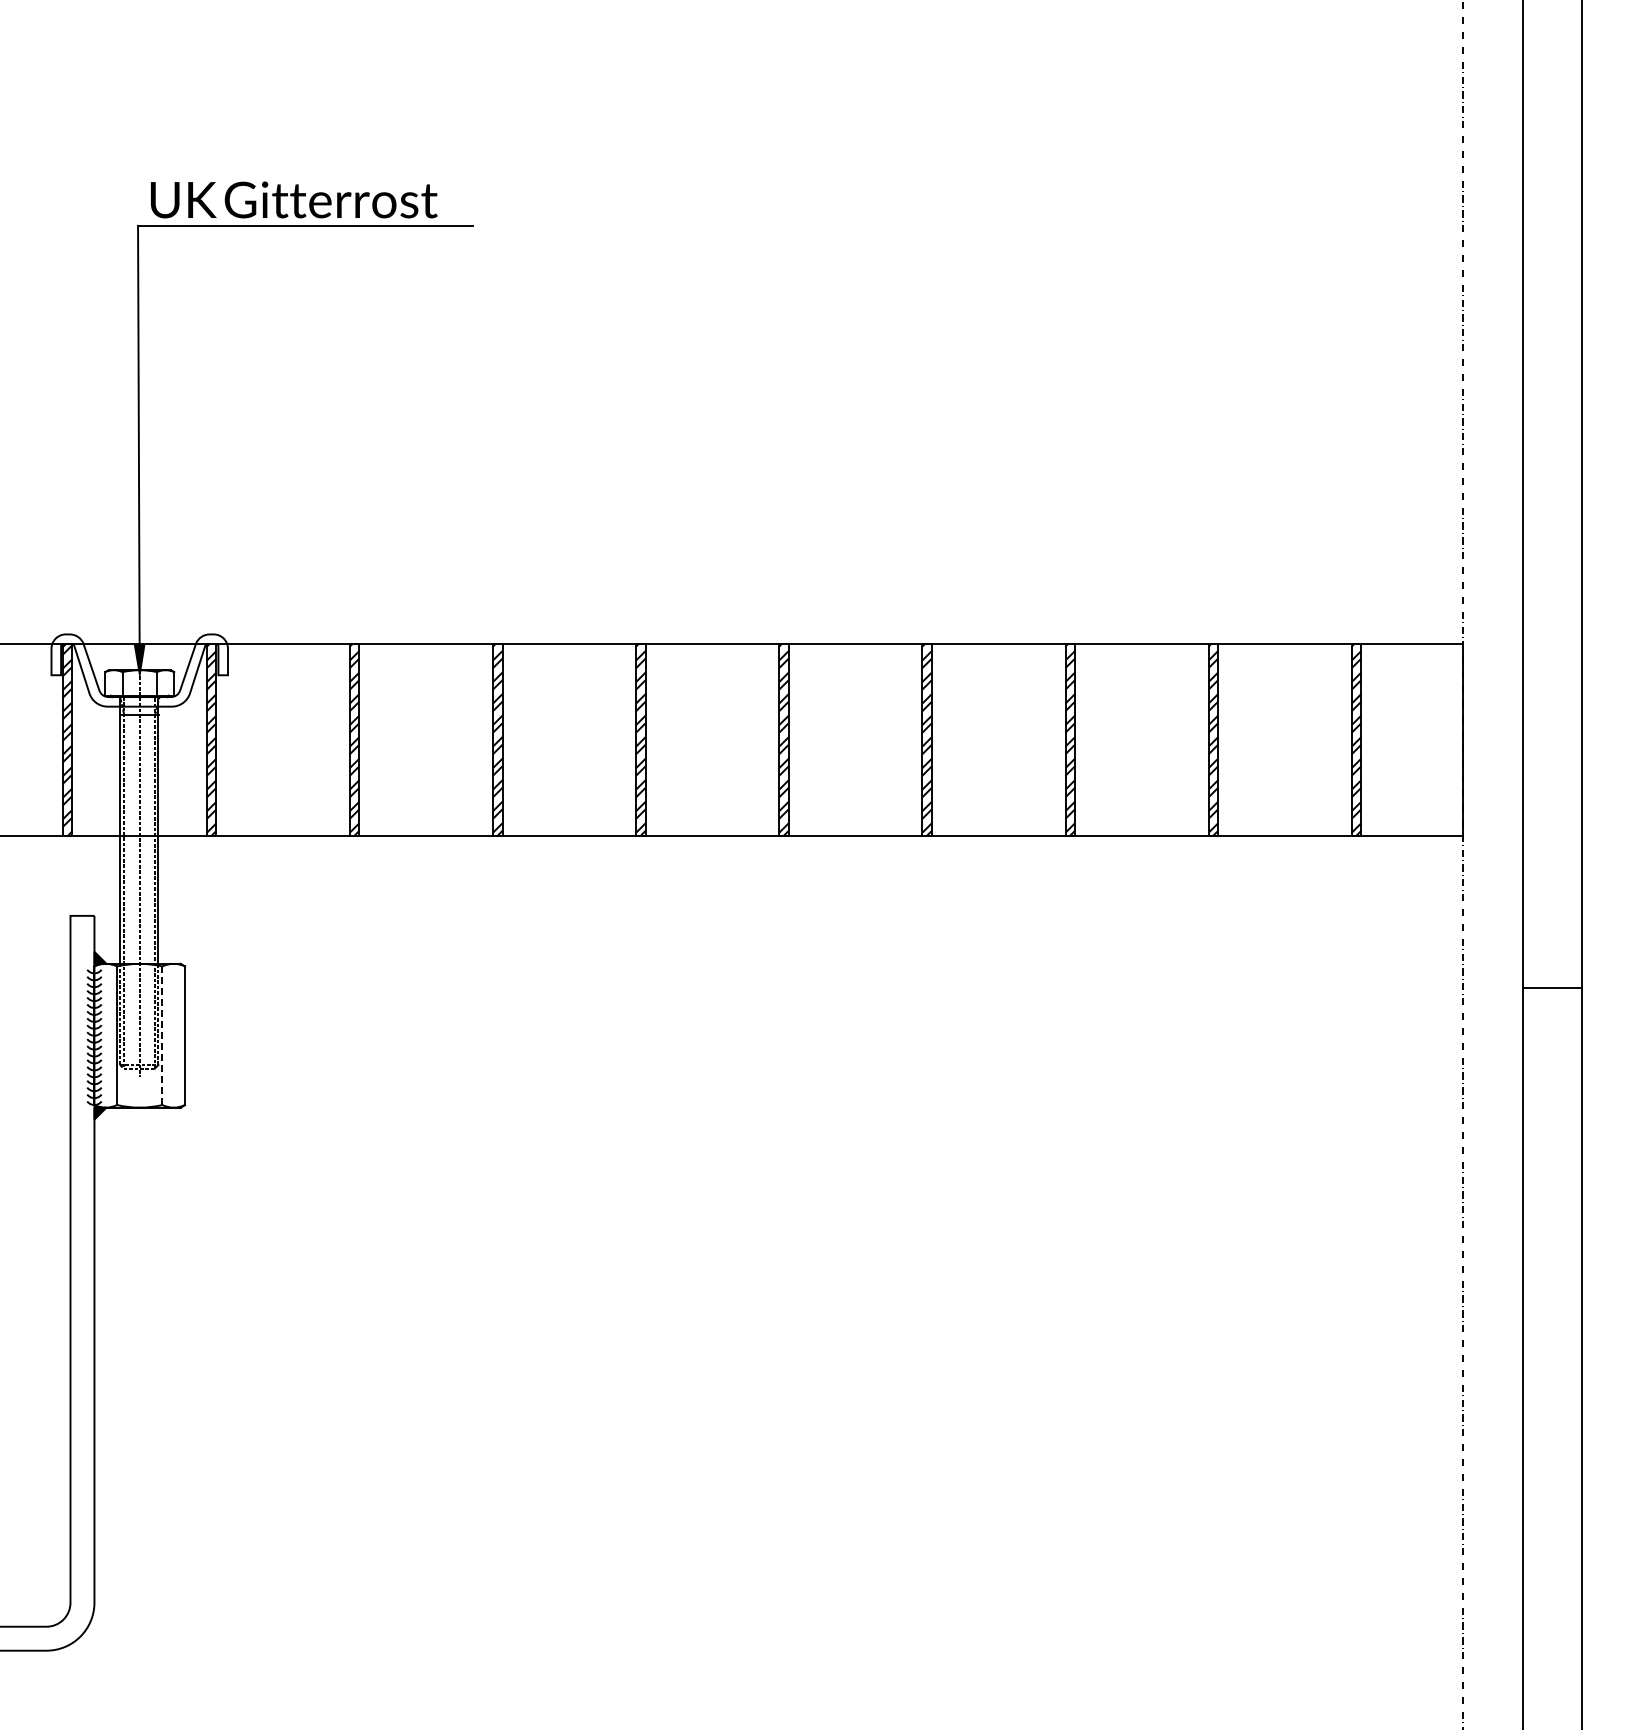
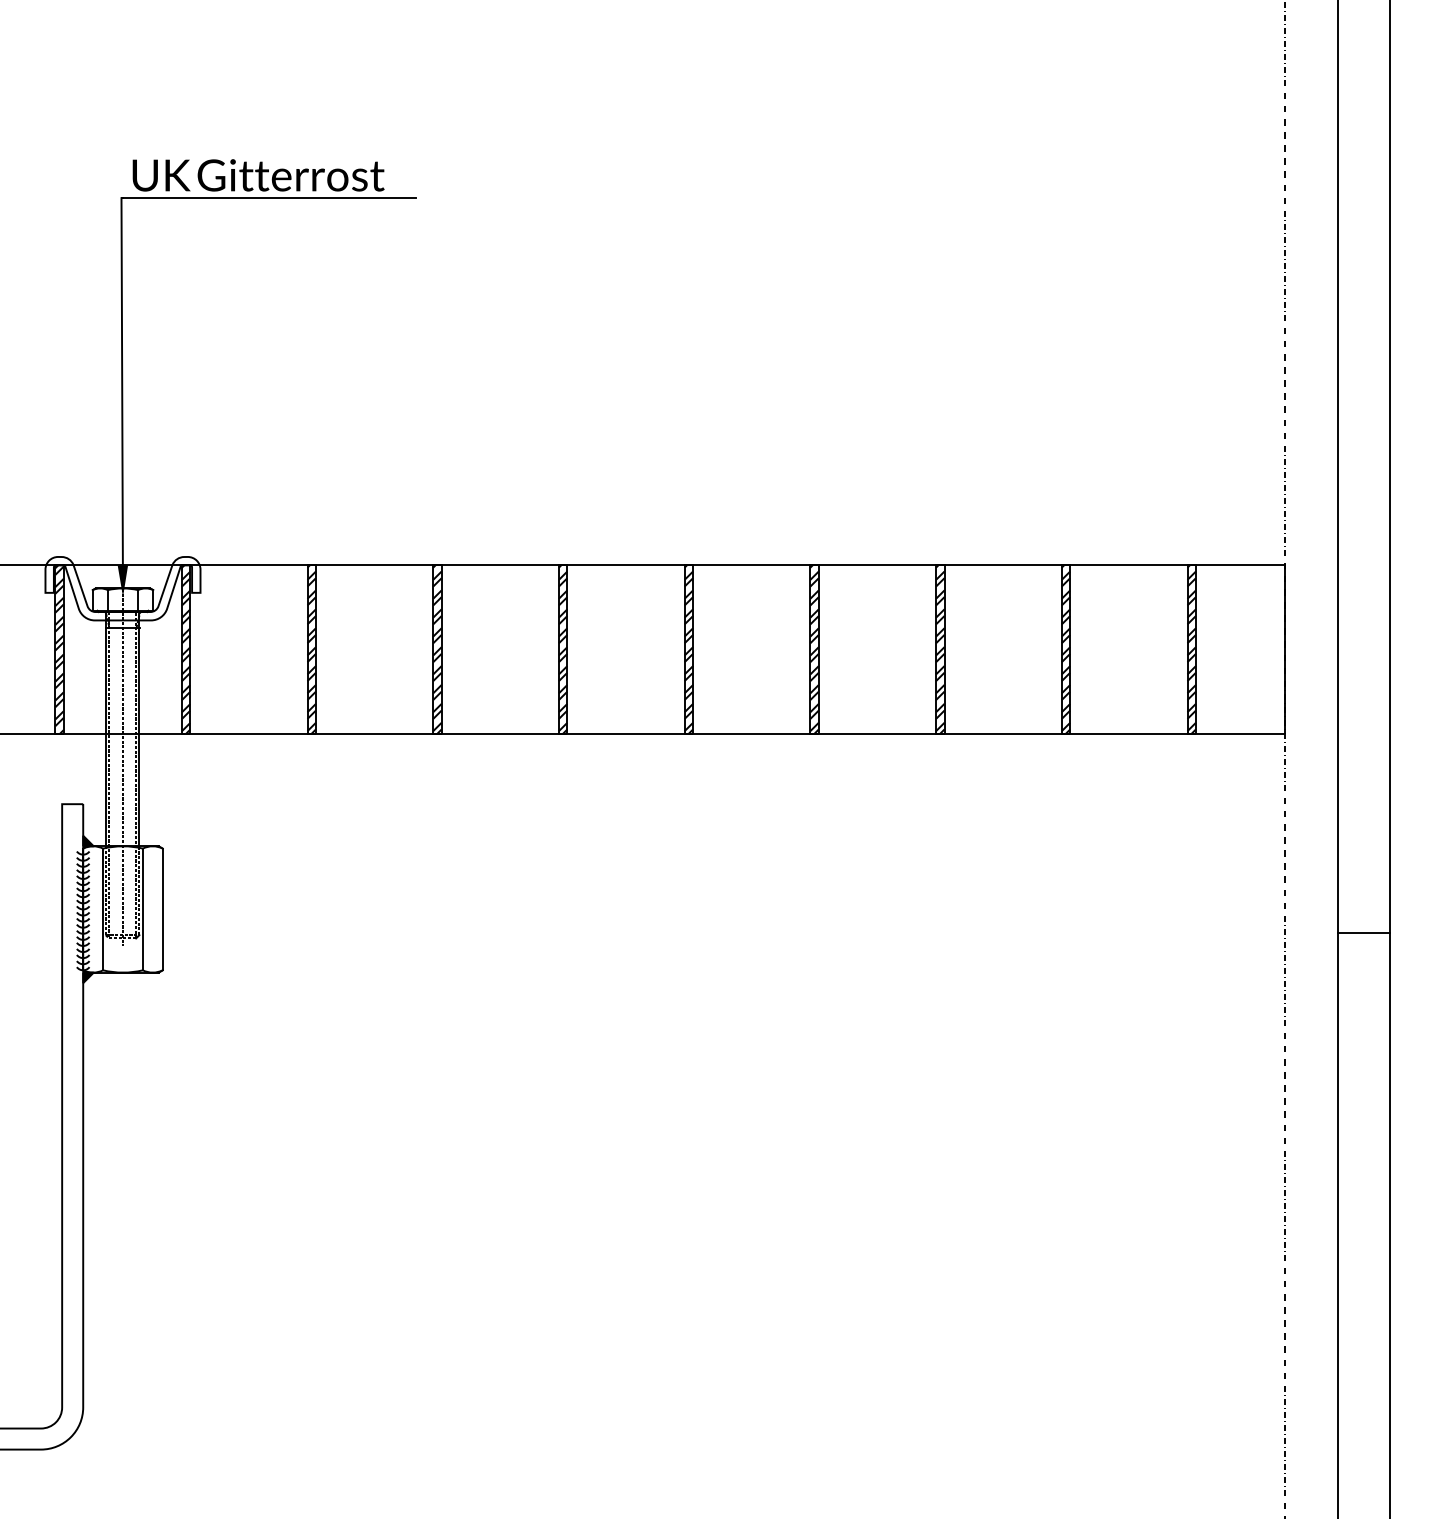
line: (1552, 987) -> (1363, 932), moved
line: (162, 1035) -> (142, 909), dashed -> solid

